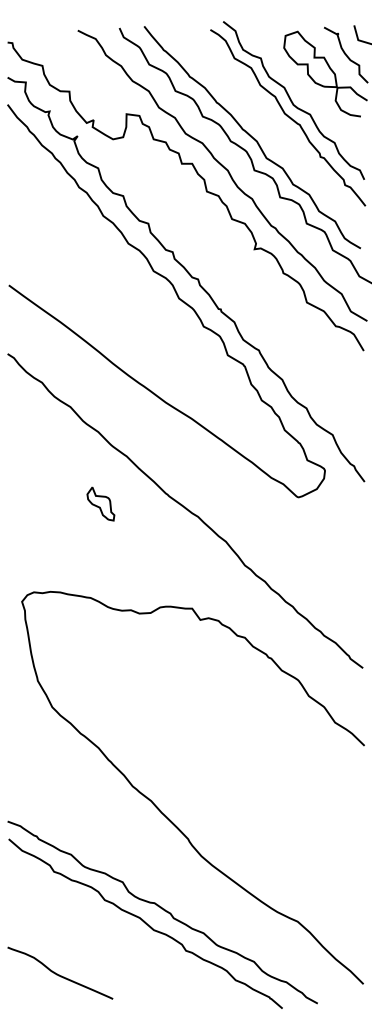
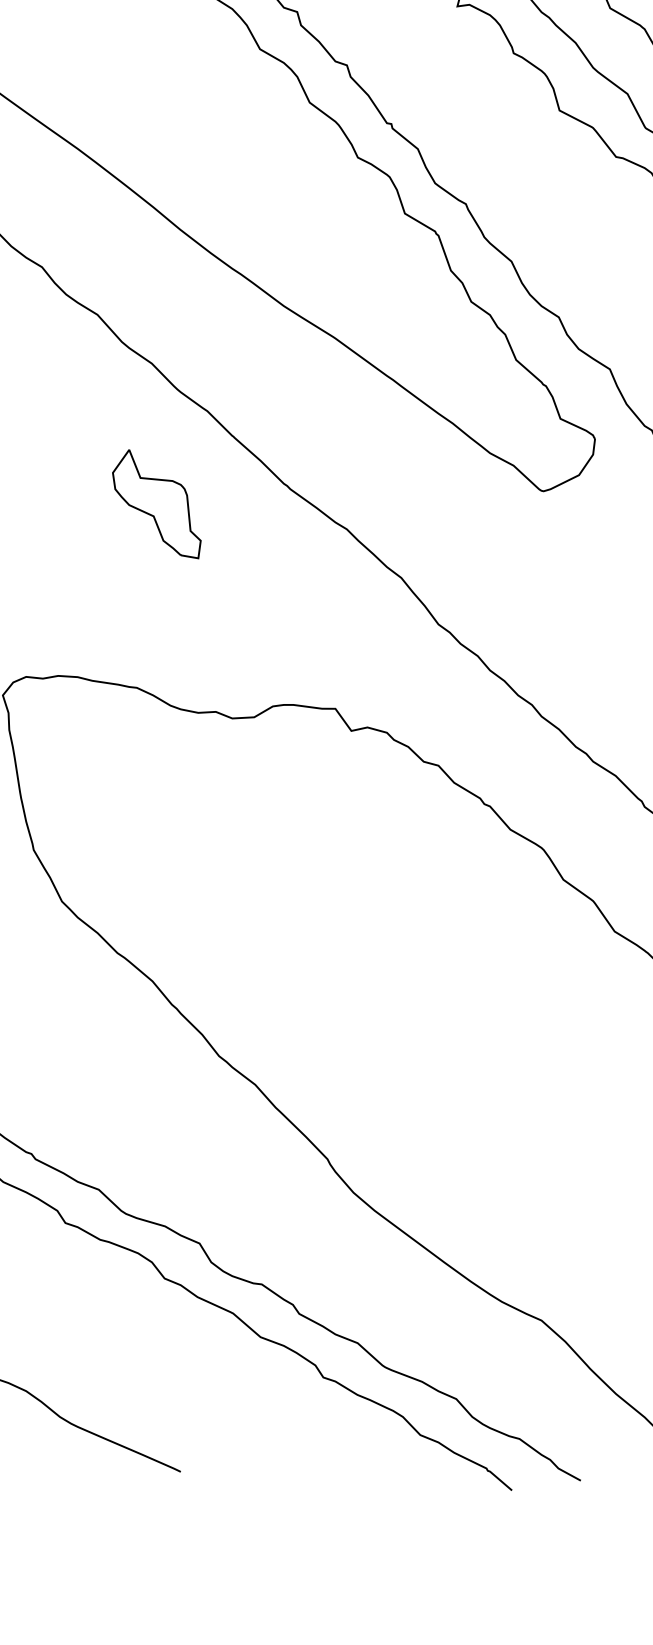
part: (100, 503) -> (156, 503), size x1.67

